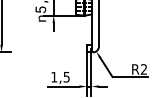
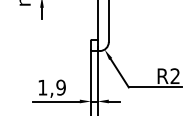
text: (66, 76) -> (60, 86), 1,5 -> 1,9

